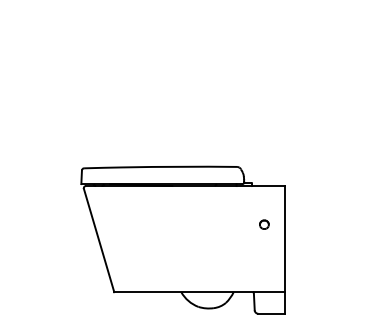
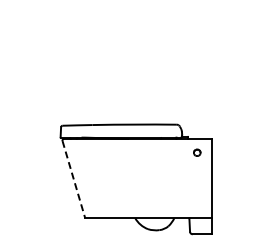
part: (264, 224) -> (197, 152), moved
line: (99, 241) -> (74, 180), solid -> dashed

